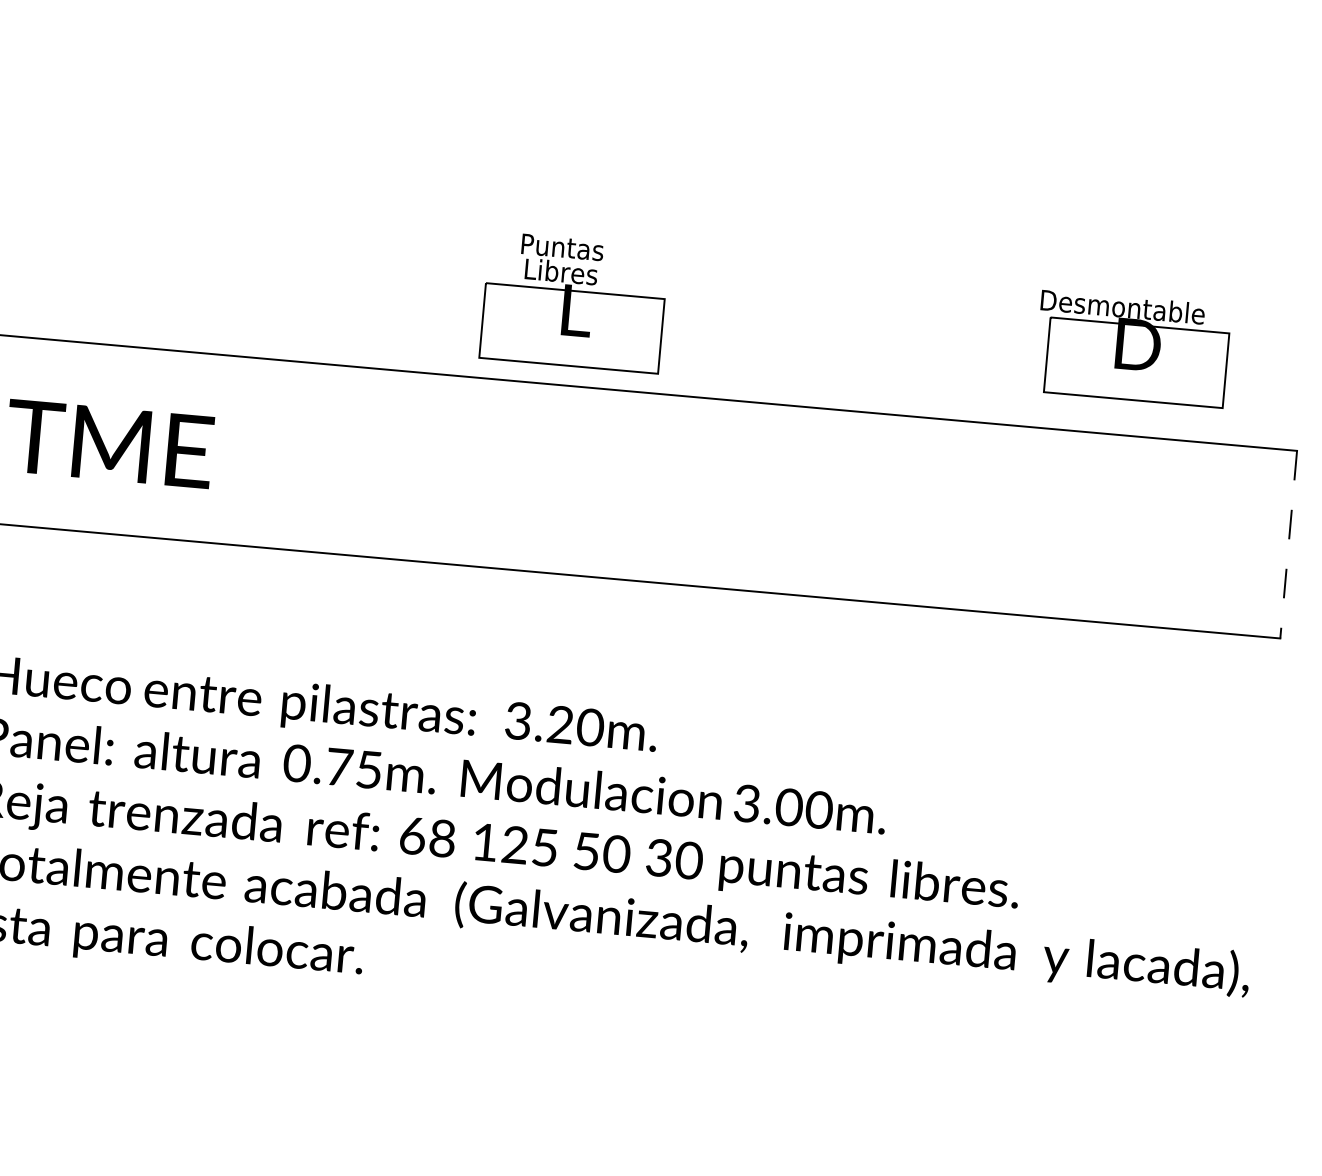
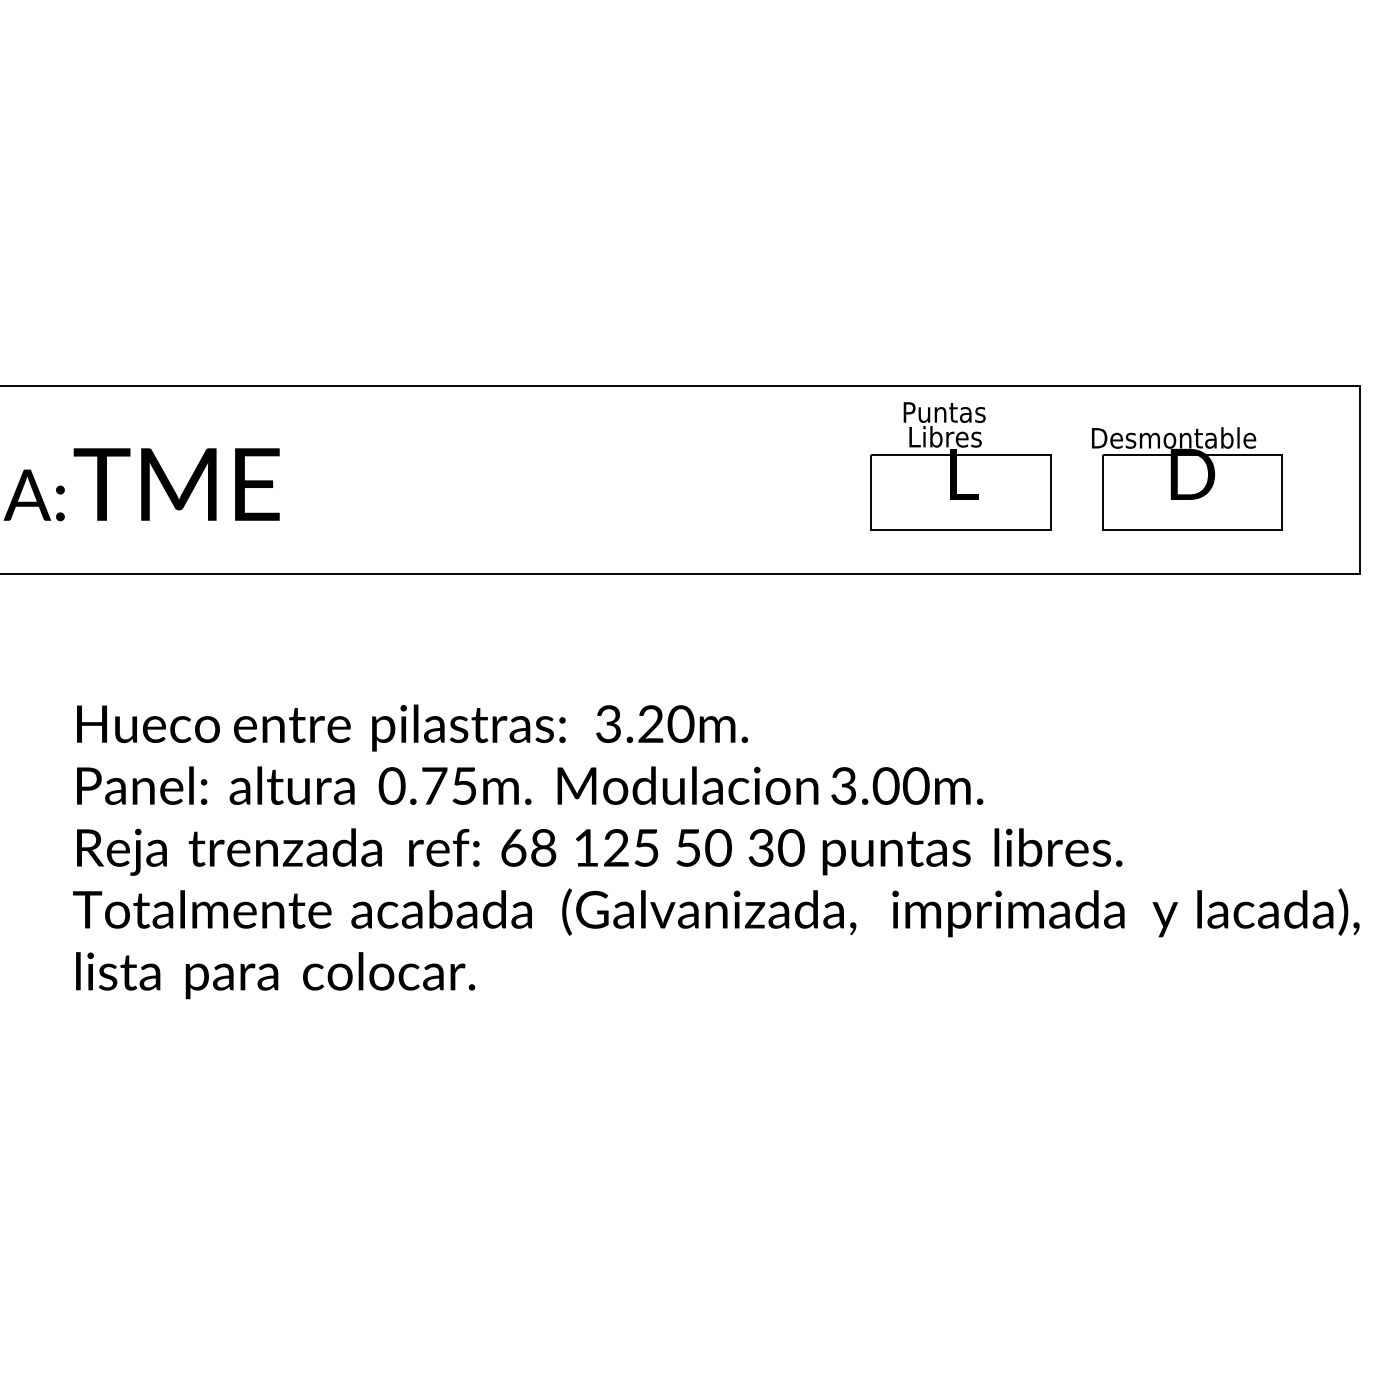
part: (573, 302) -> (960, 466), moved
part: (1132, 348) -> (1187, 478), moved
line: (1288, 545) -> (1360, 480), dashed -> solid

